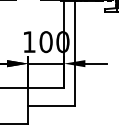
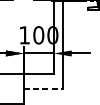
line: (52, 106) -> (44, 89), solid -> dashed

